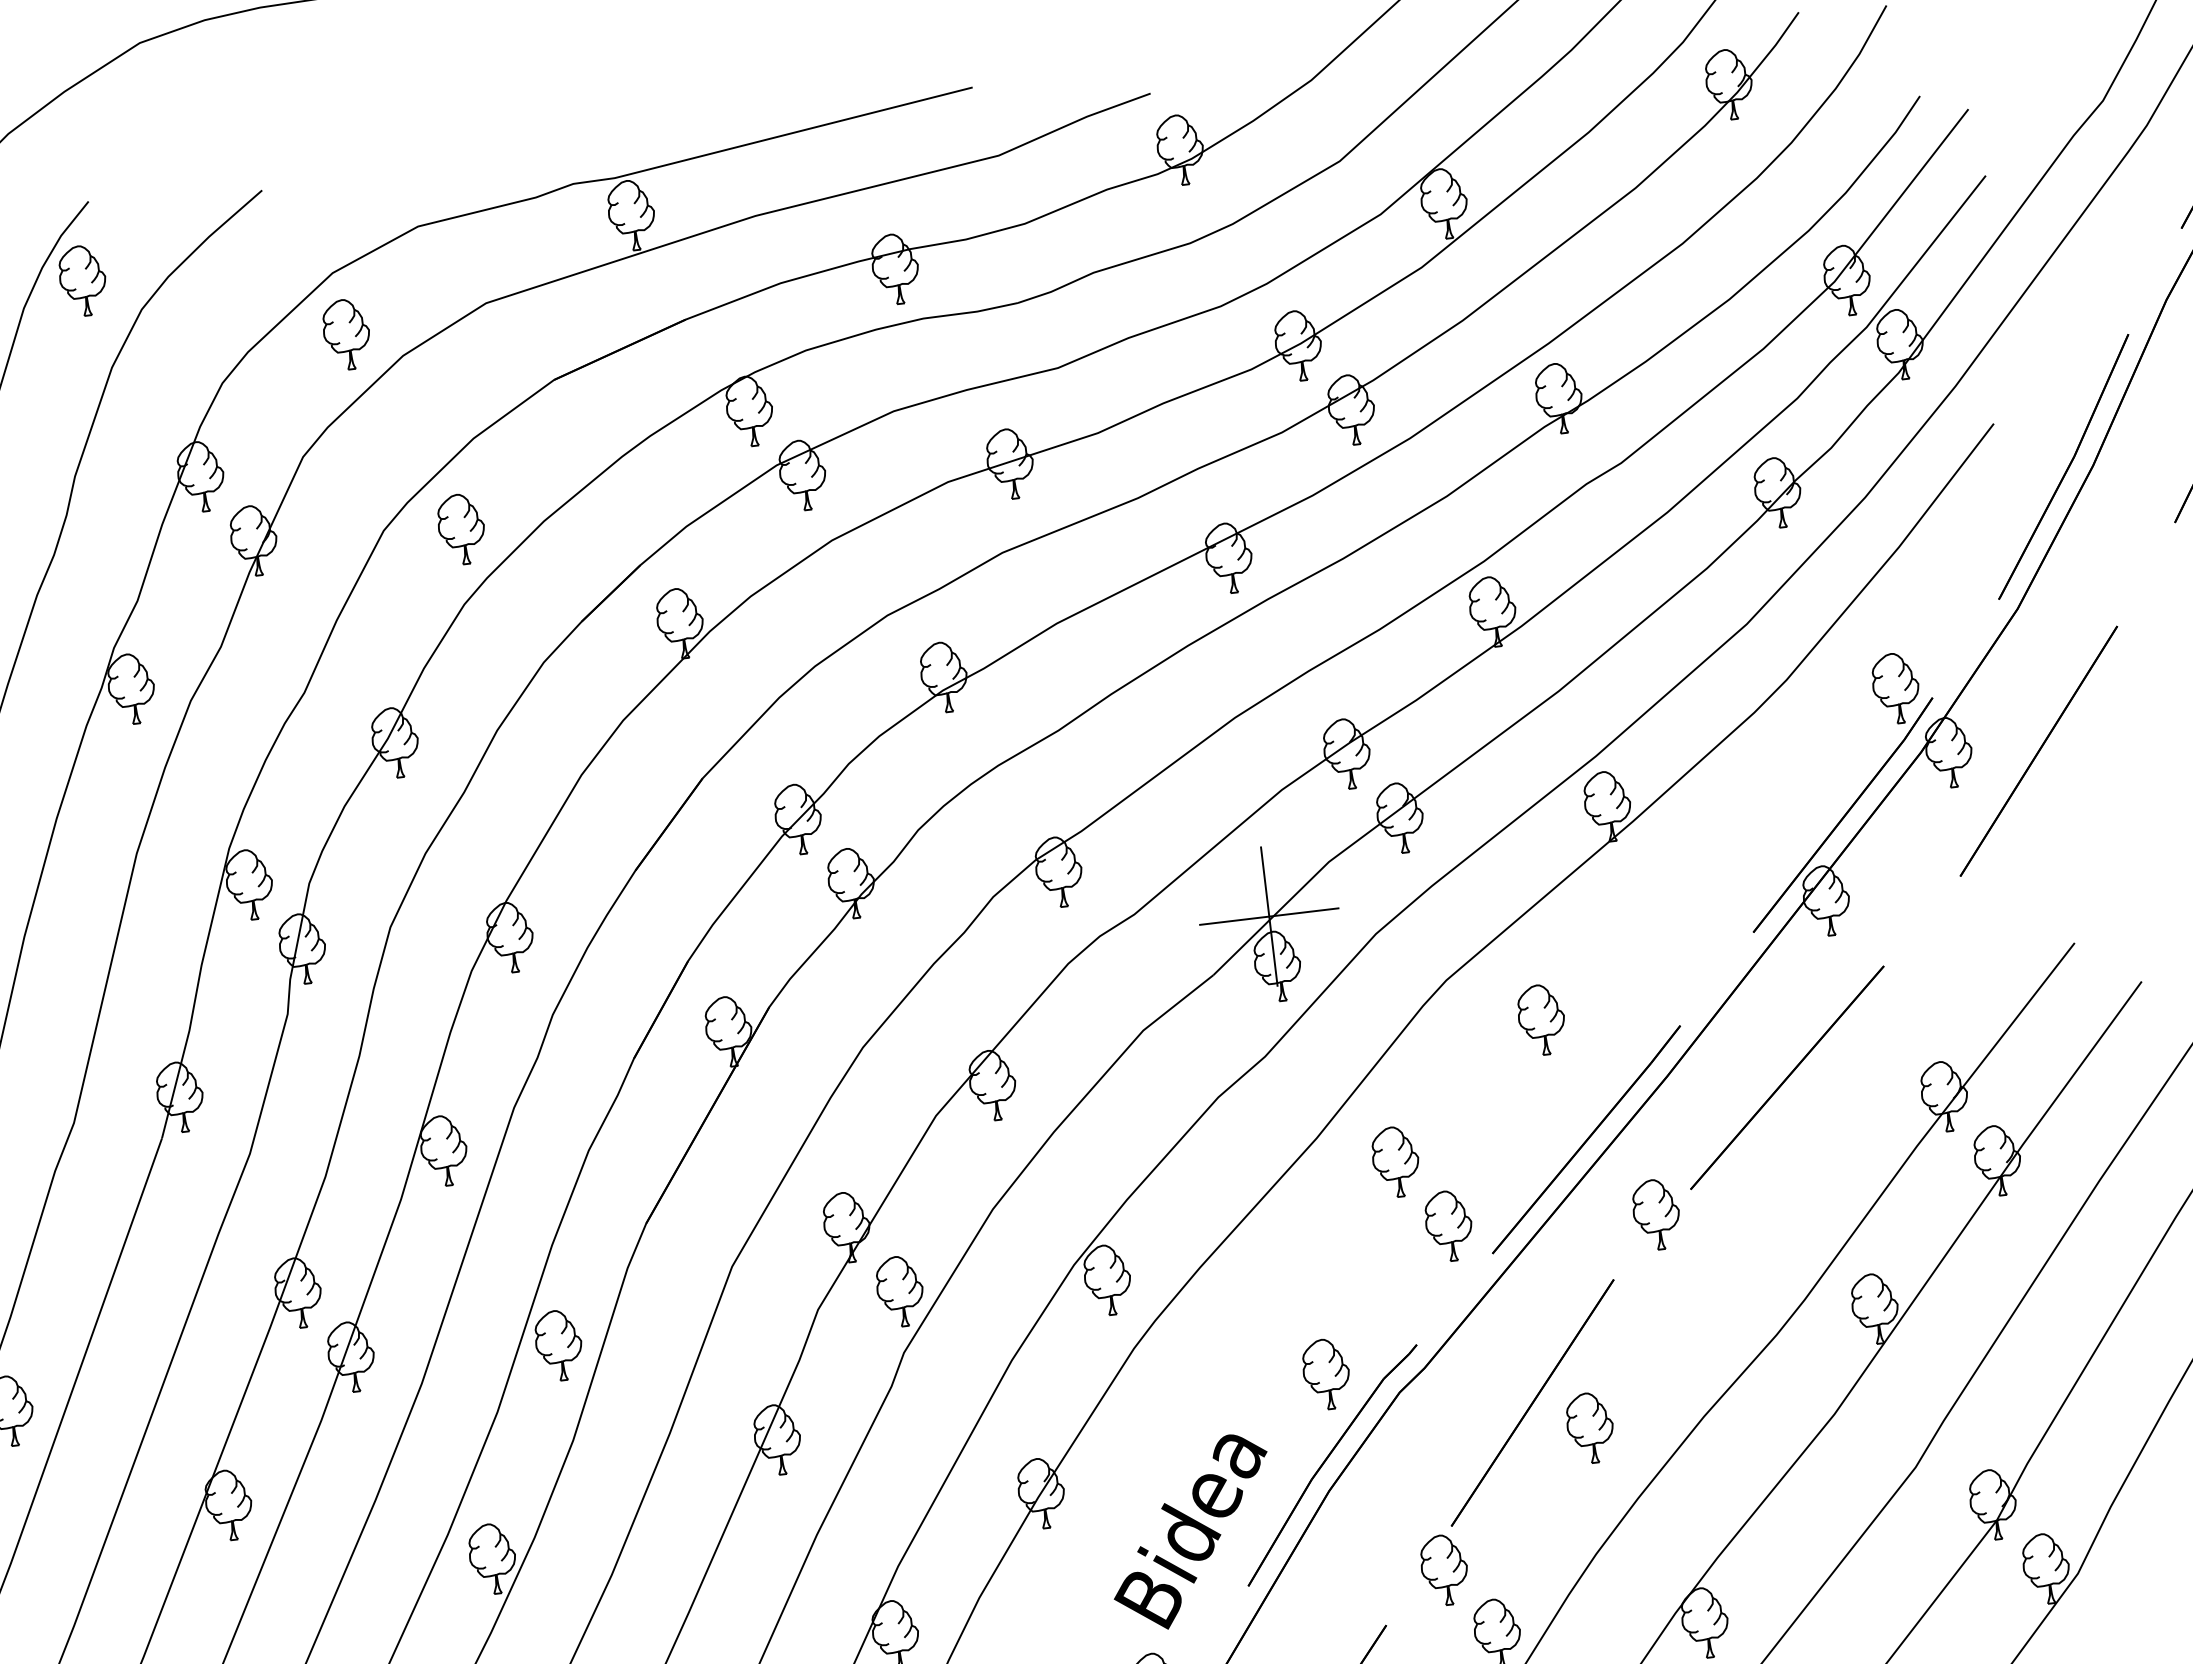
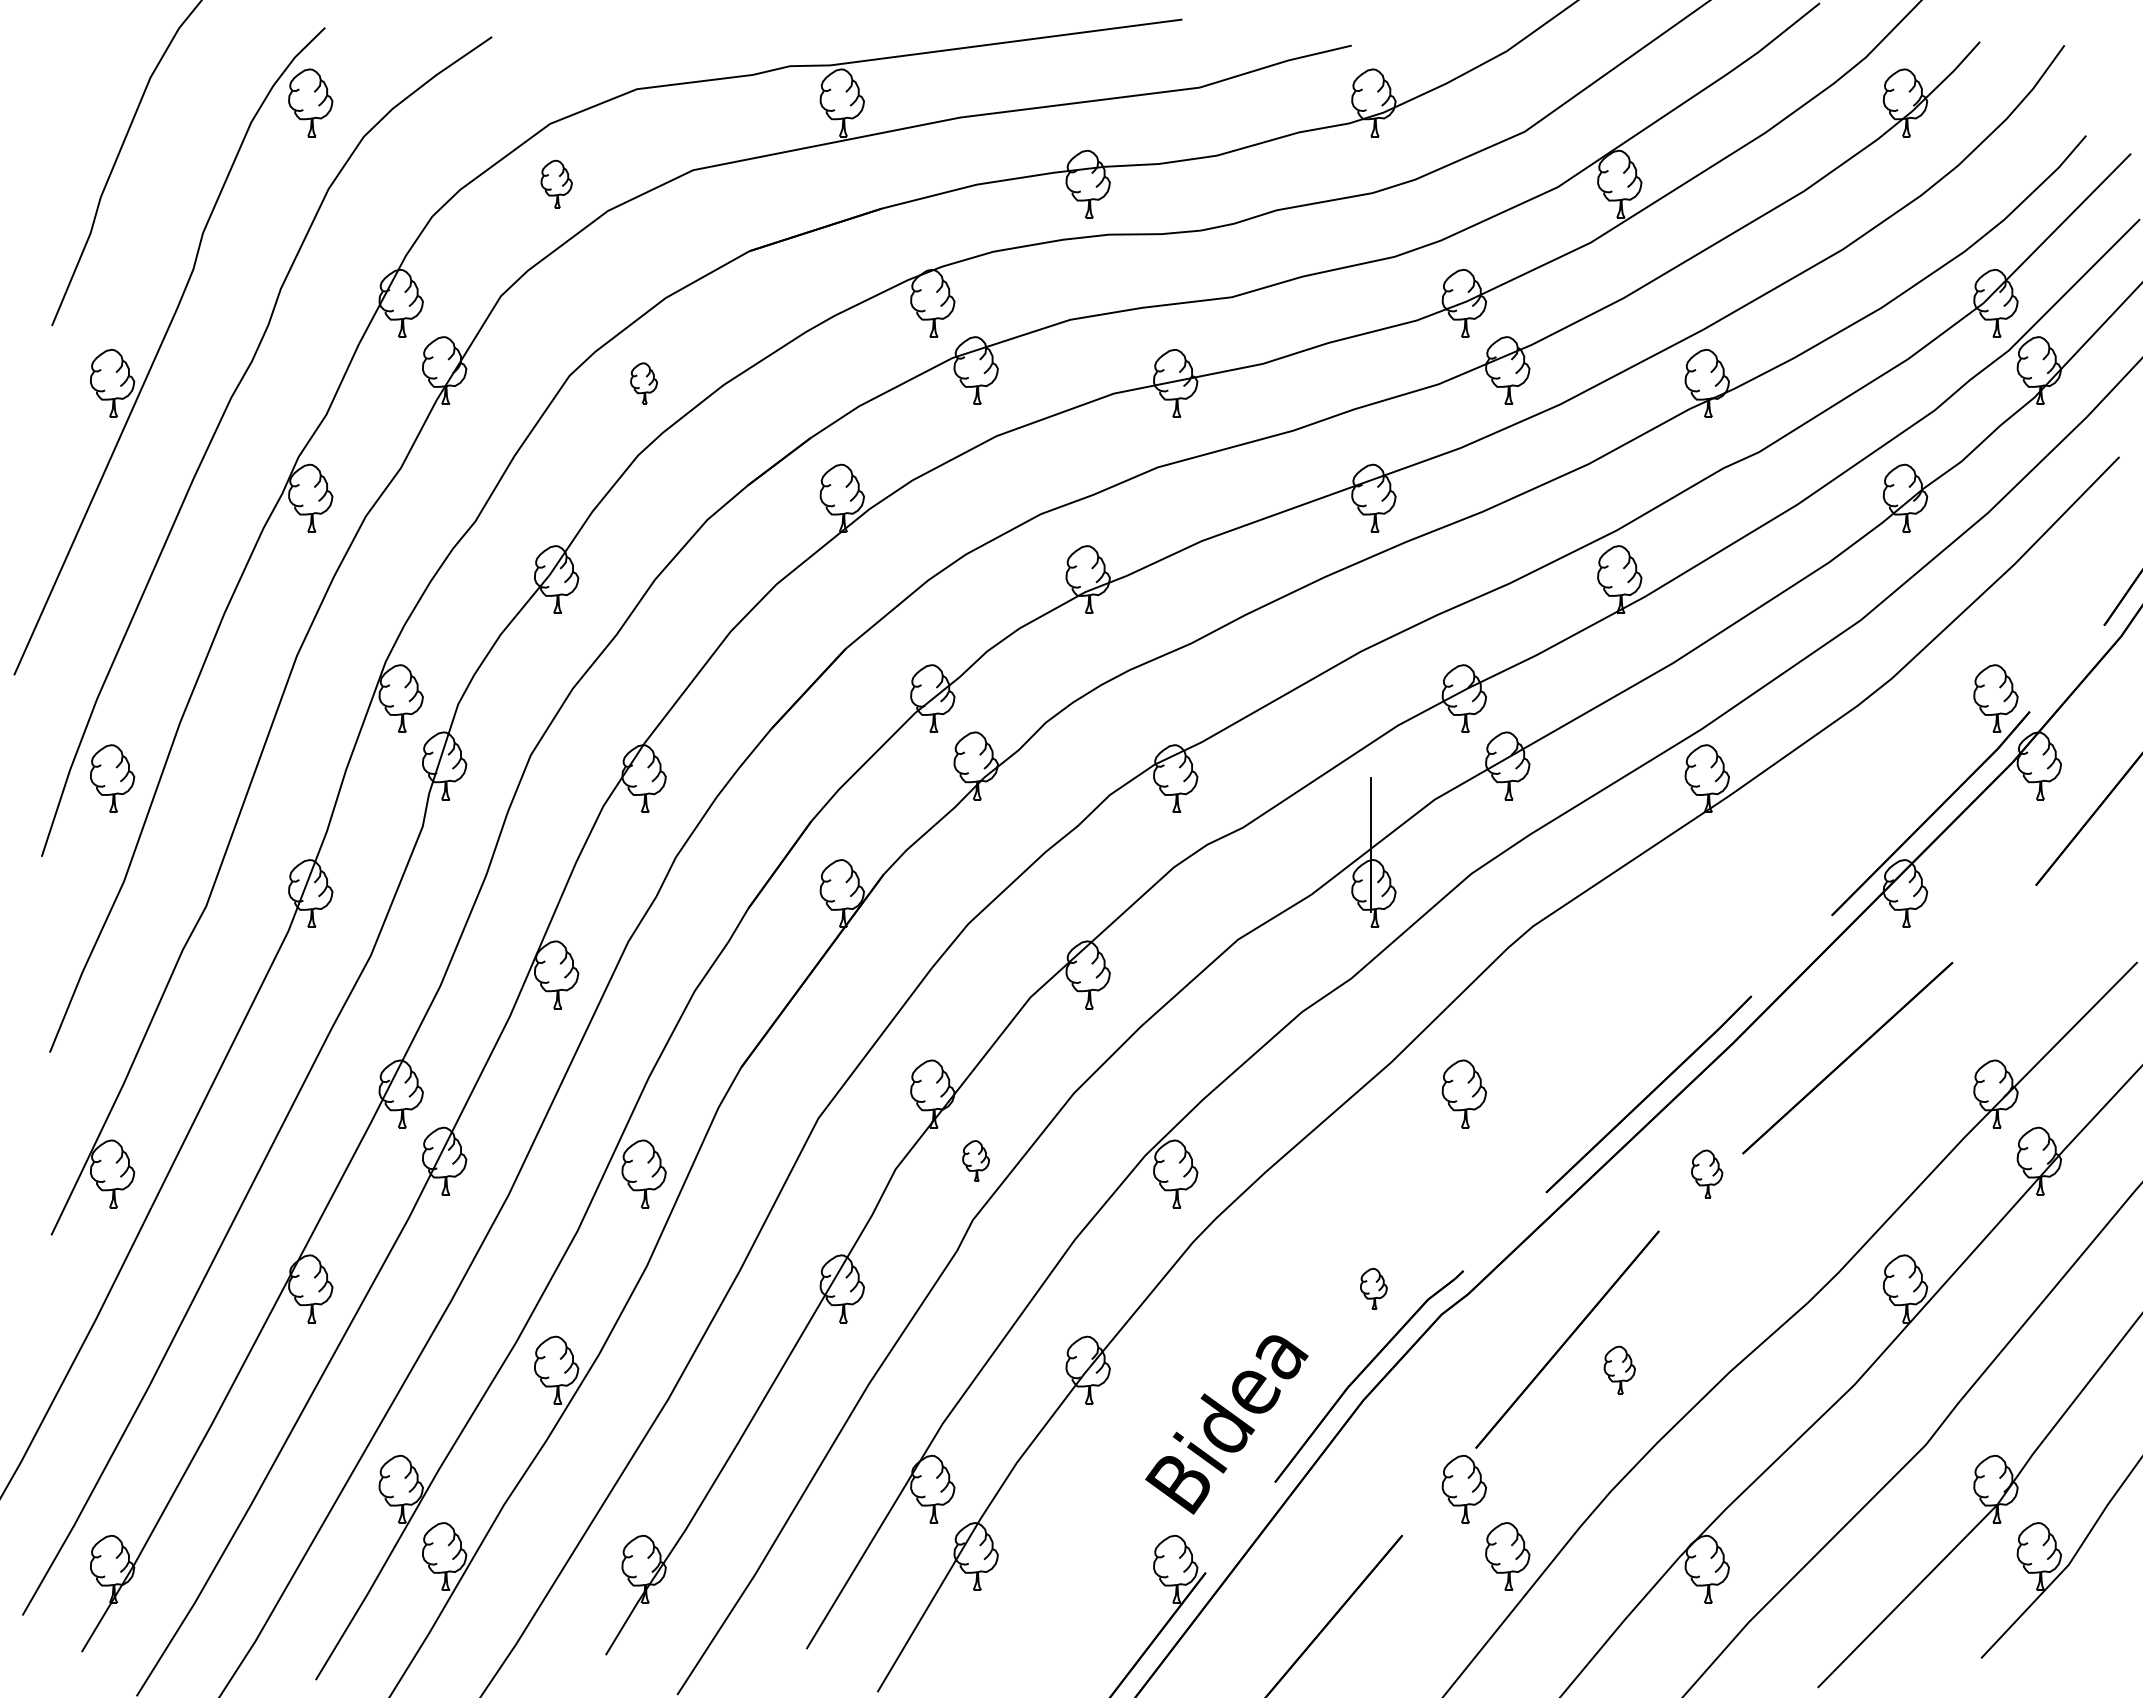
part: (346, 333) -> (556, 183), size x0.7
part: (461, 529) -> (643, 383), size x0.6
line: (1269, 916) -> (1371, 845), removed
part: (1541, 1019) -> (1619, 974), removed
part: (1655, 1214) -> (1706, 1173), size x0.7
part: (1448, 1225) -> (1507, 1160), removed
part: (899, 1290) -> (975, 1160), size x0.6
part: (1326, 1373) -> (1373, 1288), size x0.6
part: (1590, 1427) -> (1619, 1369), size x0.7

